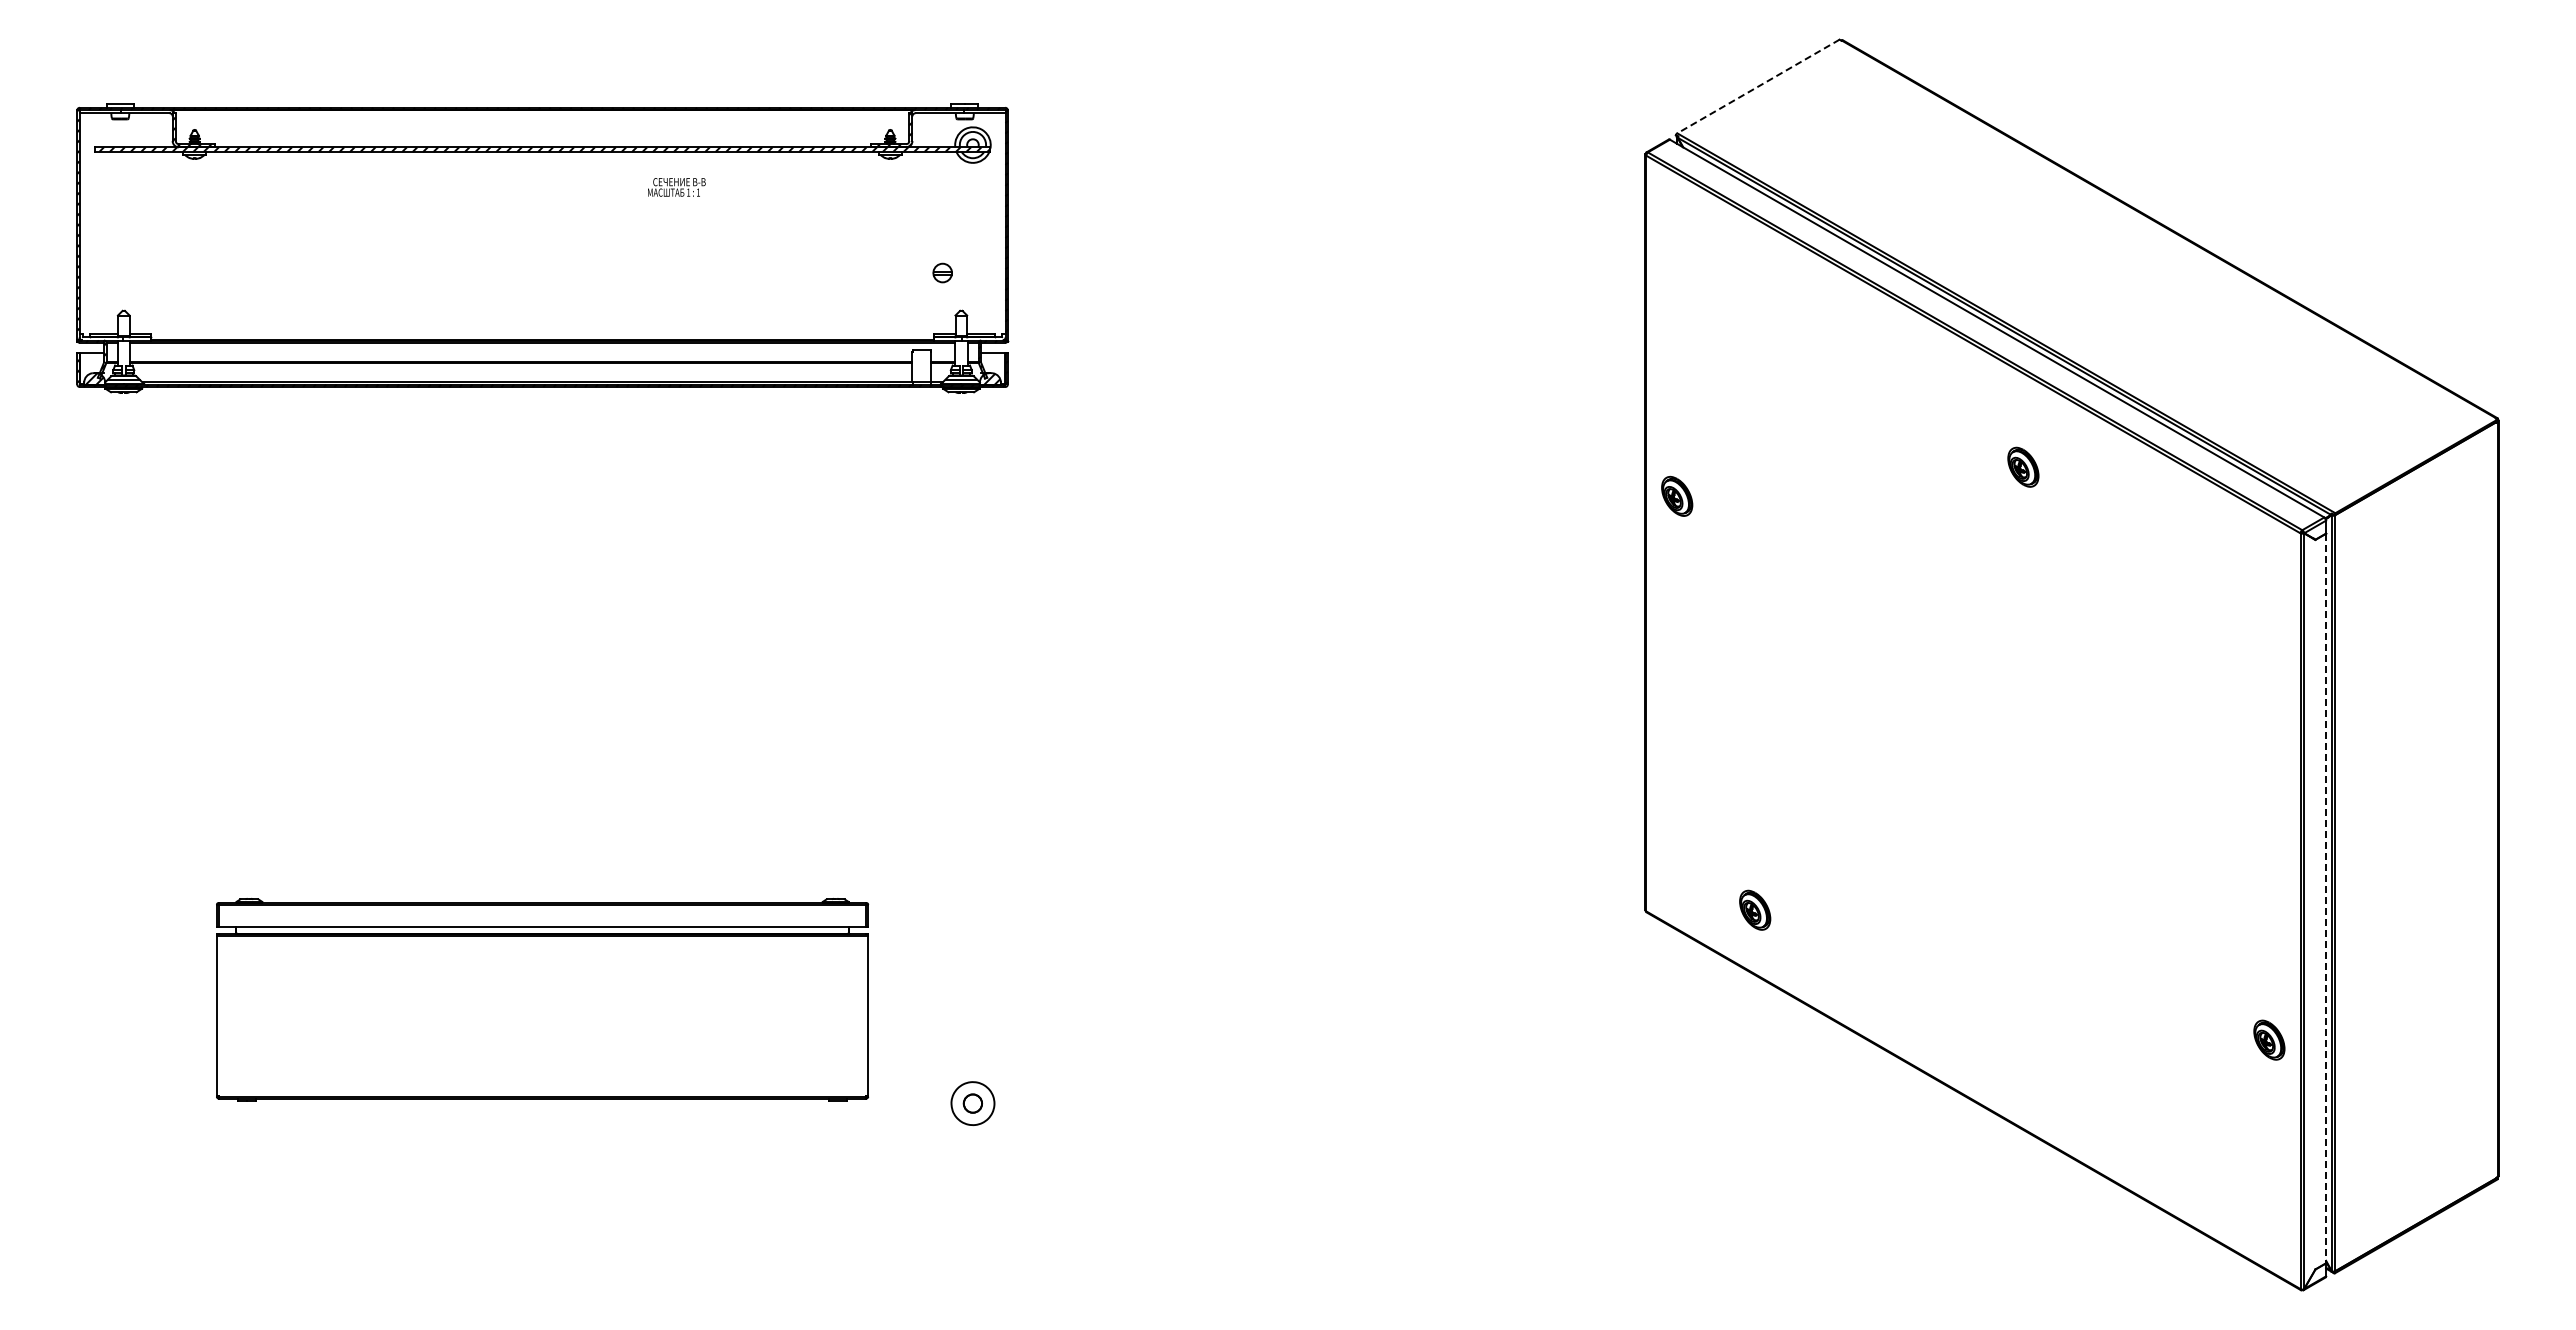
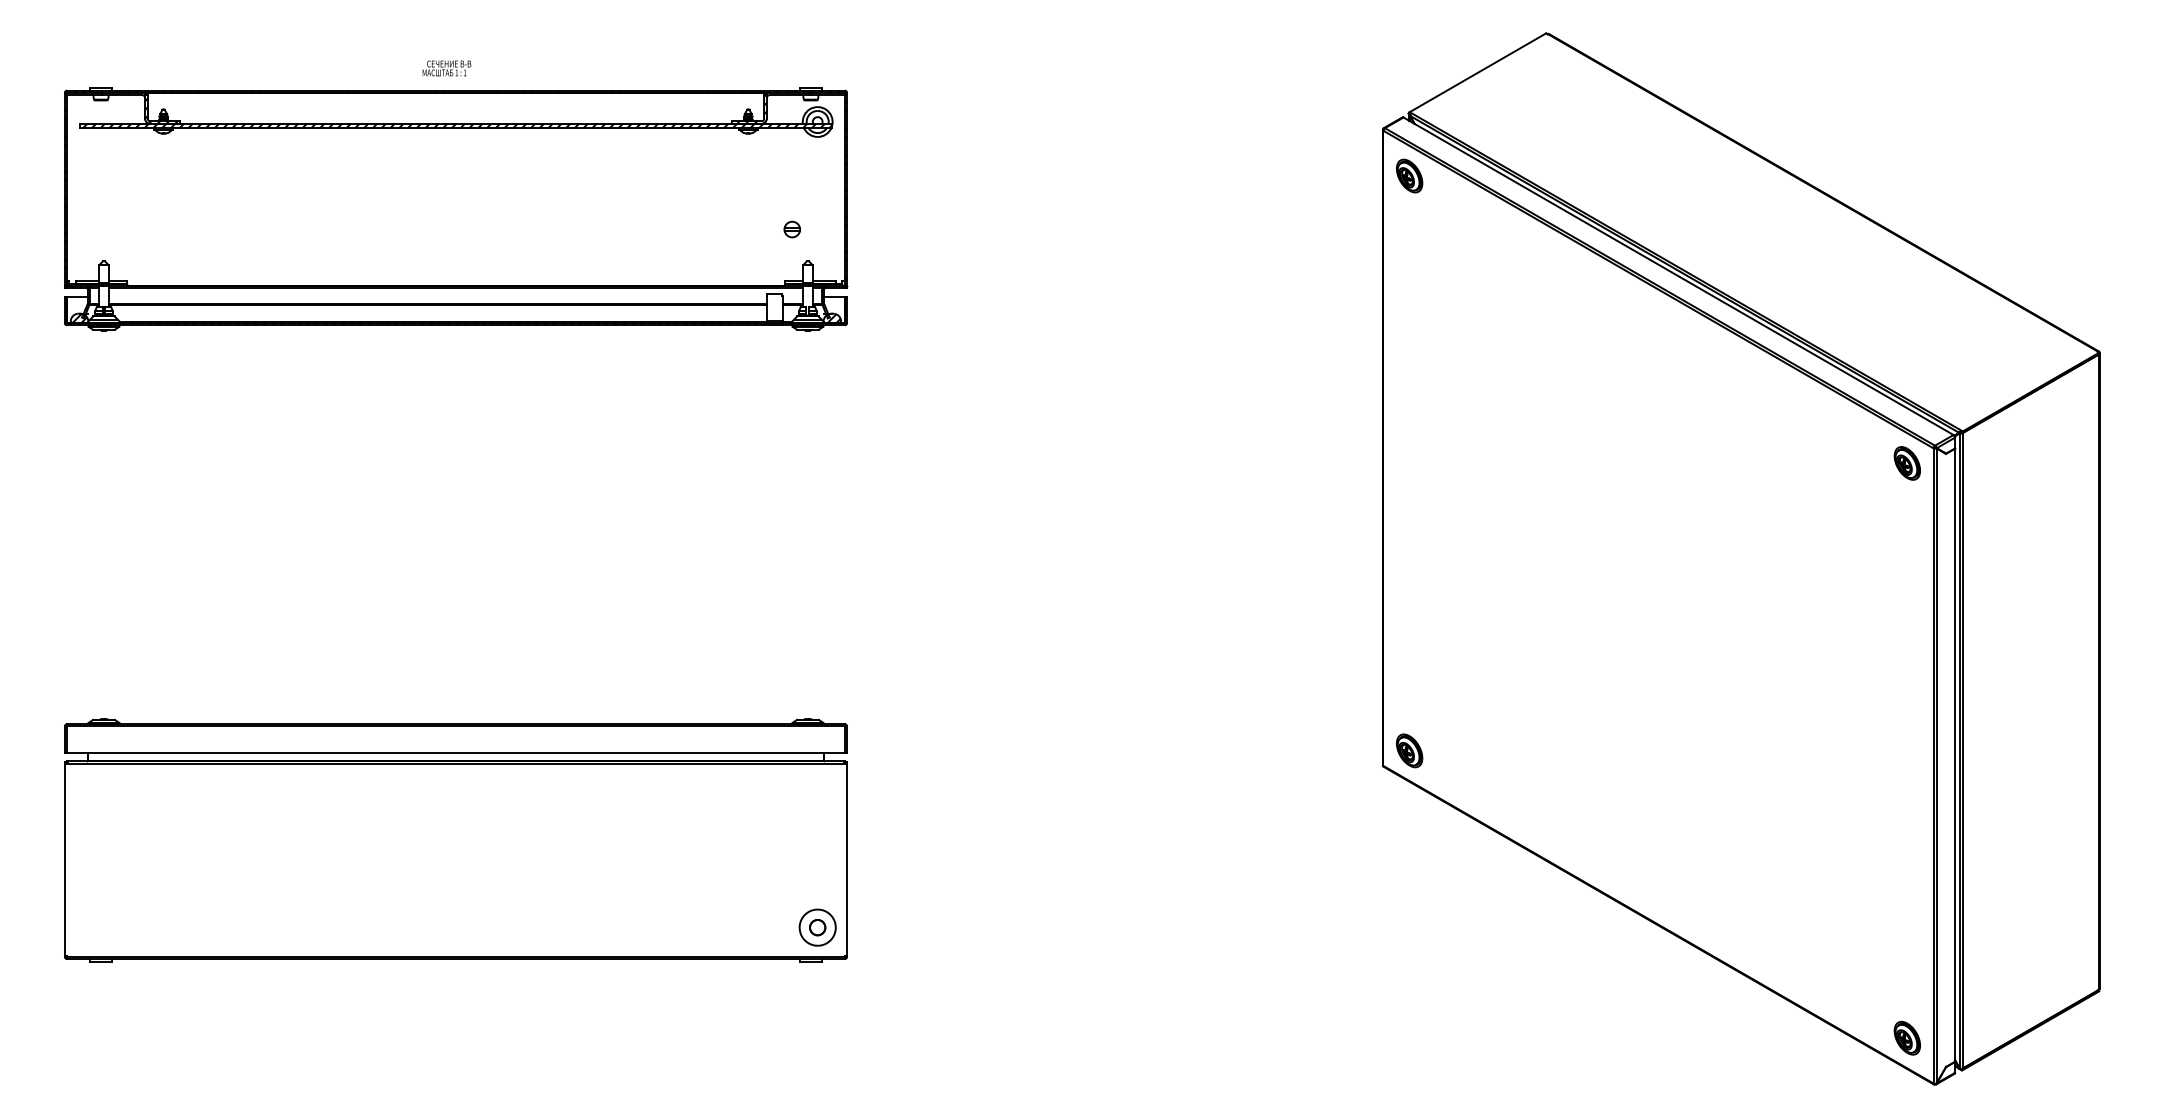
line: (1758, 86) -> (1477, 72), dashed -> solid
text: (676, 187) -> (446, 68), moved
part: (2023, 466) -> (1907, 462), moved
part: (1677, 495) -> (1409, 175), moved
line: (2326, 898) -> (1955, 755), dashed -> solid
part: (1755, 909) -> (1409, 750), moved
part: (542, 999) -> (455, 840), size x1.43
part: (2269, 1039) -> (1907, 1037), moved

